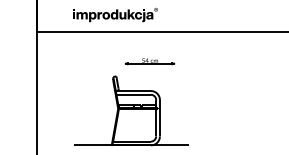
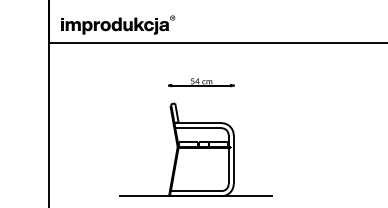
part: (115, 14) -> (118, 24), moved
part: (131, 110) -> (195, 149), moved

